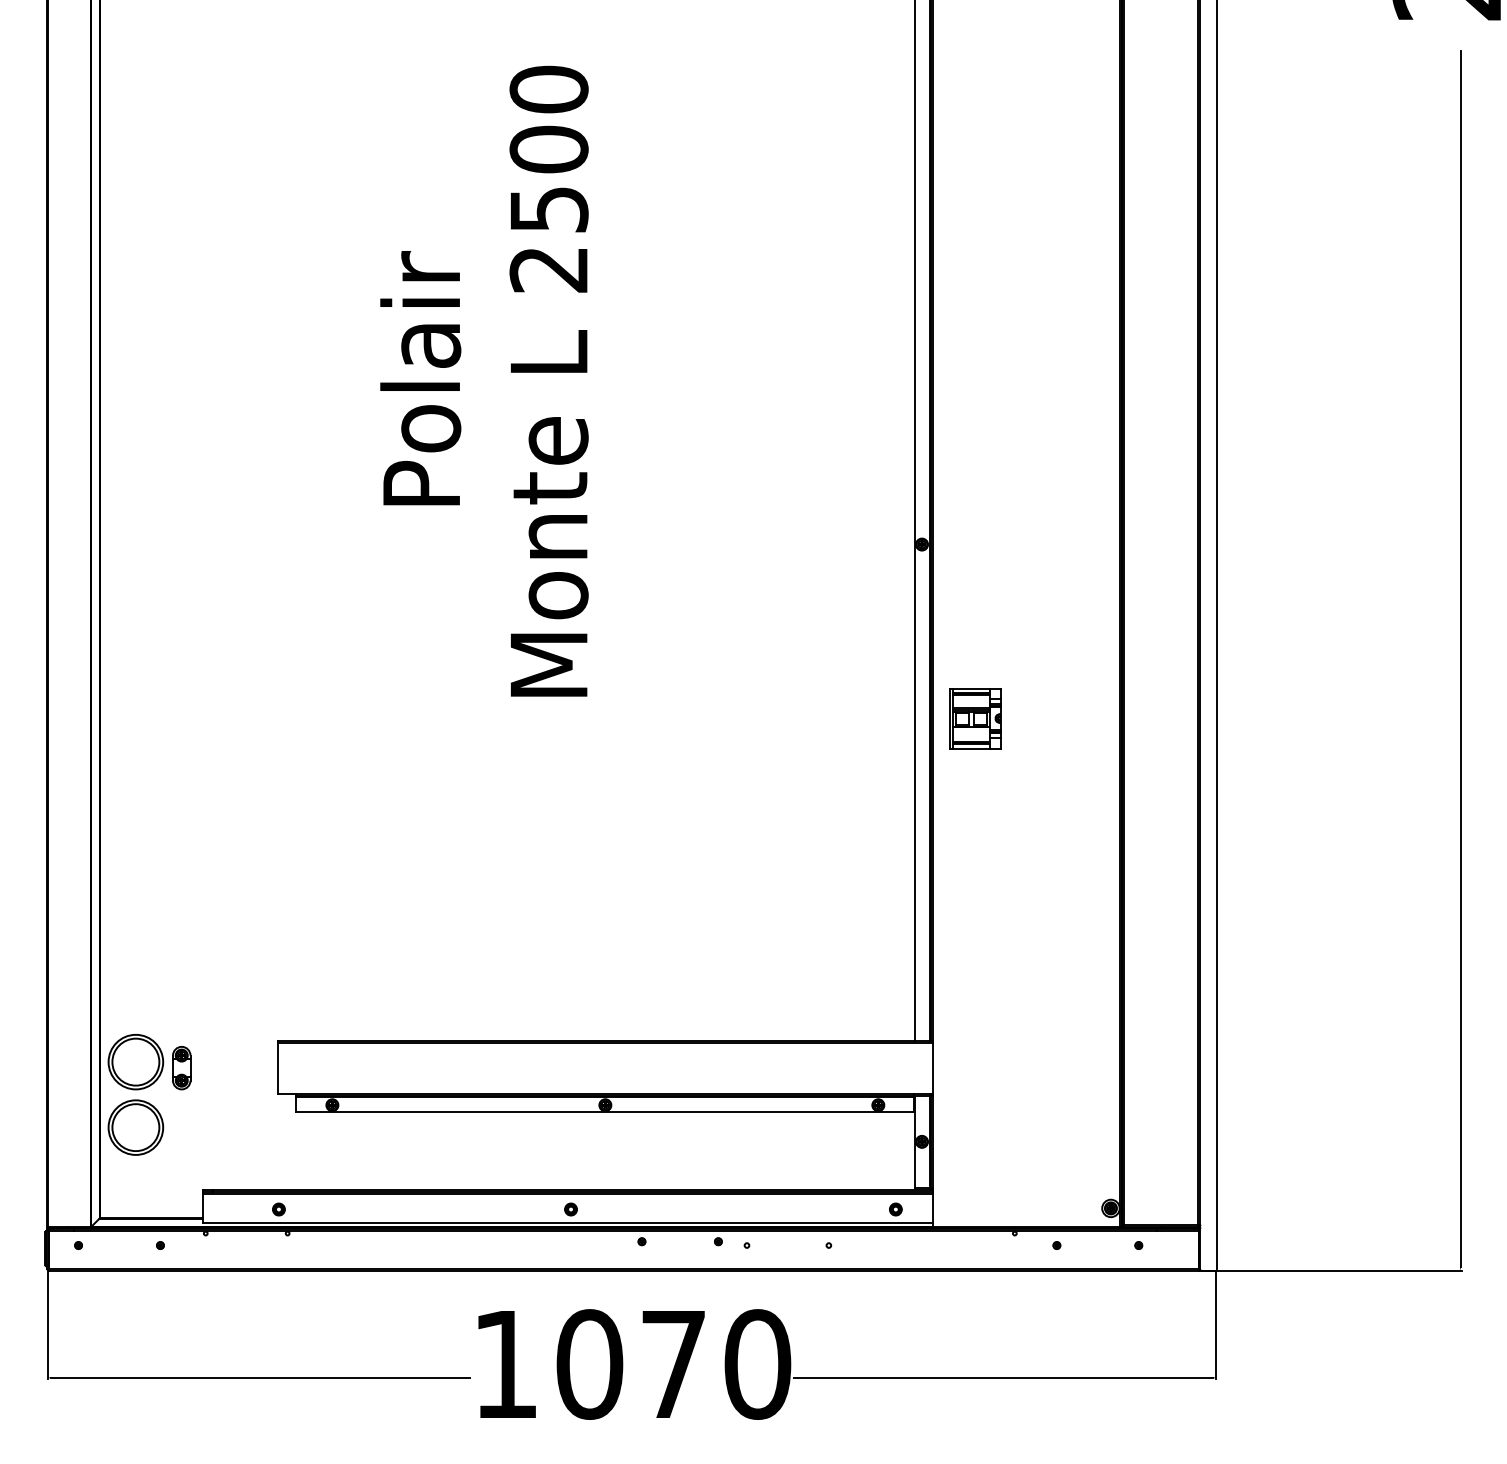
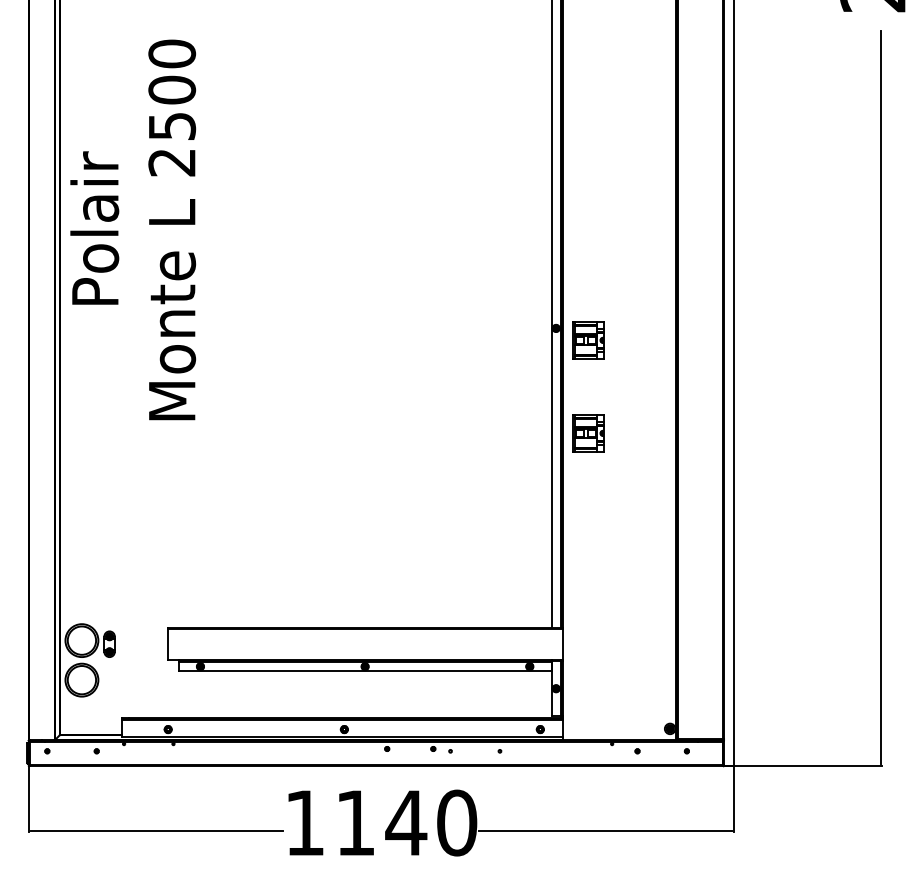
text: (484, 380) -> (133, 229), moved
part: (975, 564) -> (588, 340), added
text: (632, 1363) -> (381, 822), 1070 -> 1140

